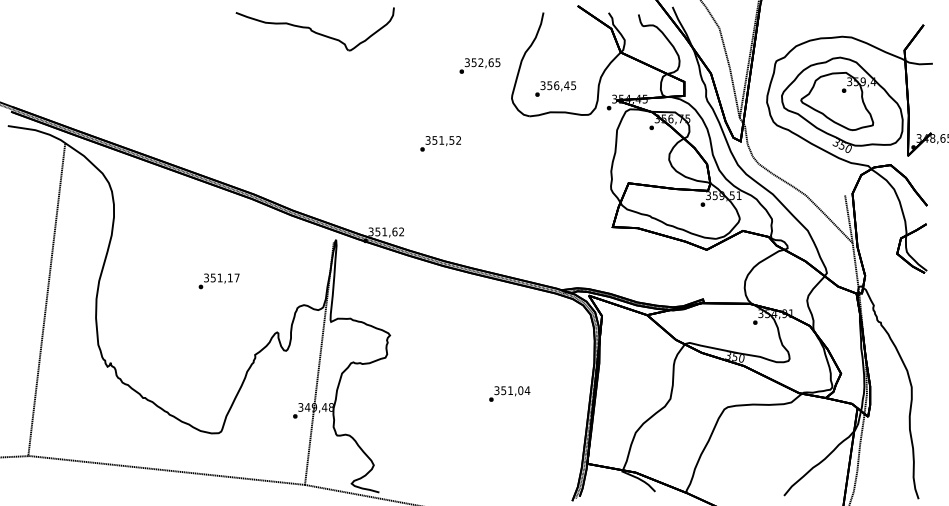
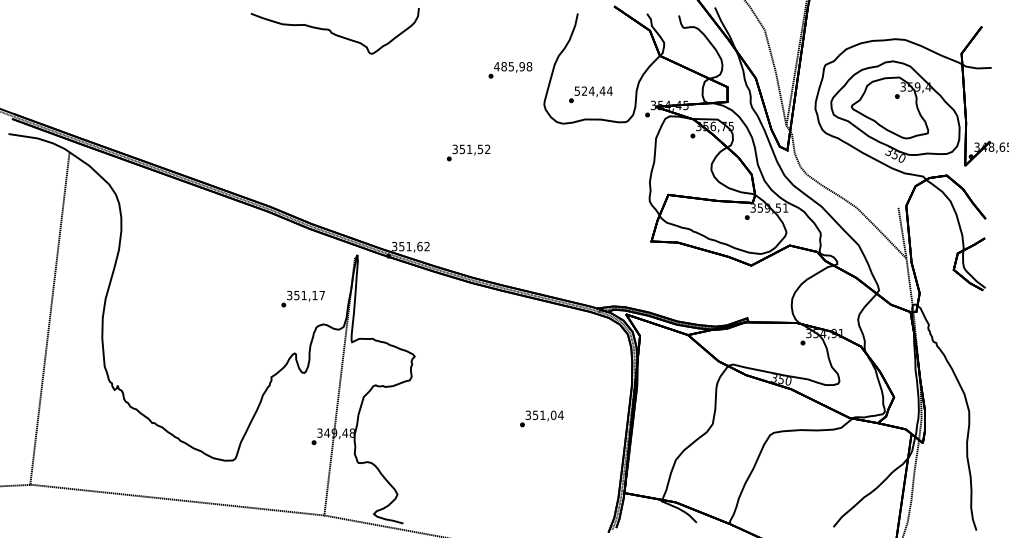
text: (482, 62) -> (512, 66), 352,65 -> 485,98
text: (558, 85) -> (593, 90), 356,45 -> 524,44
text: (218, 280) -> (302, 298), moved

